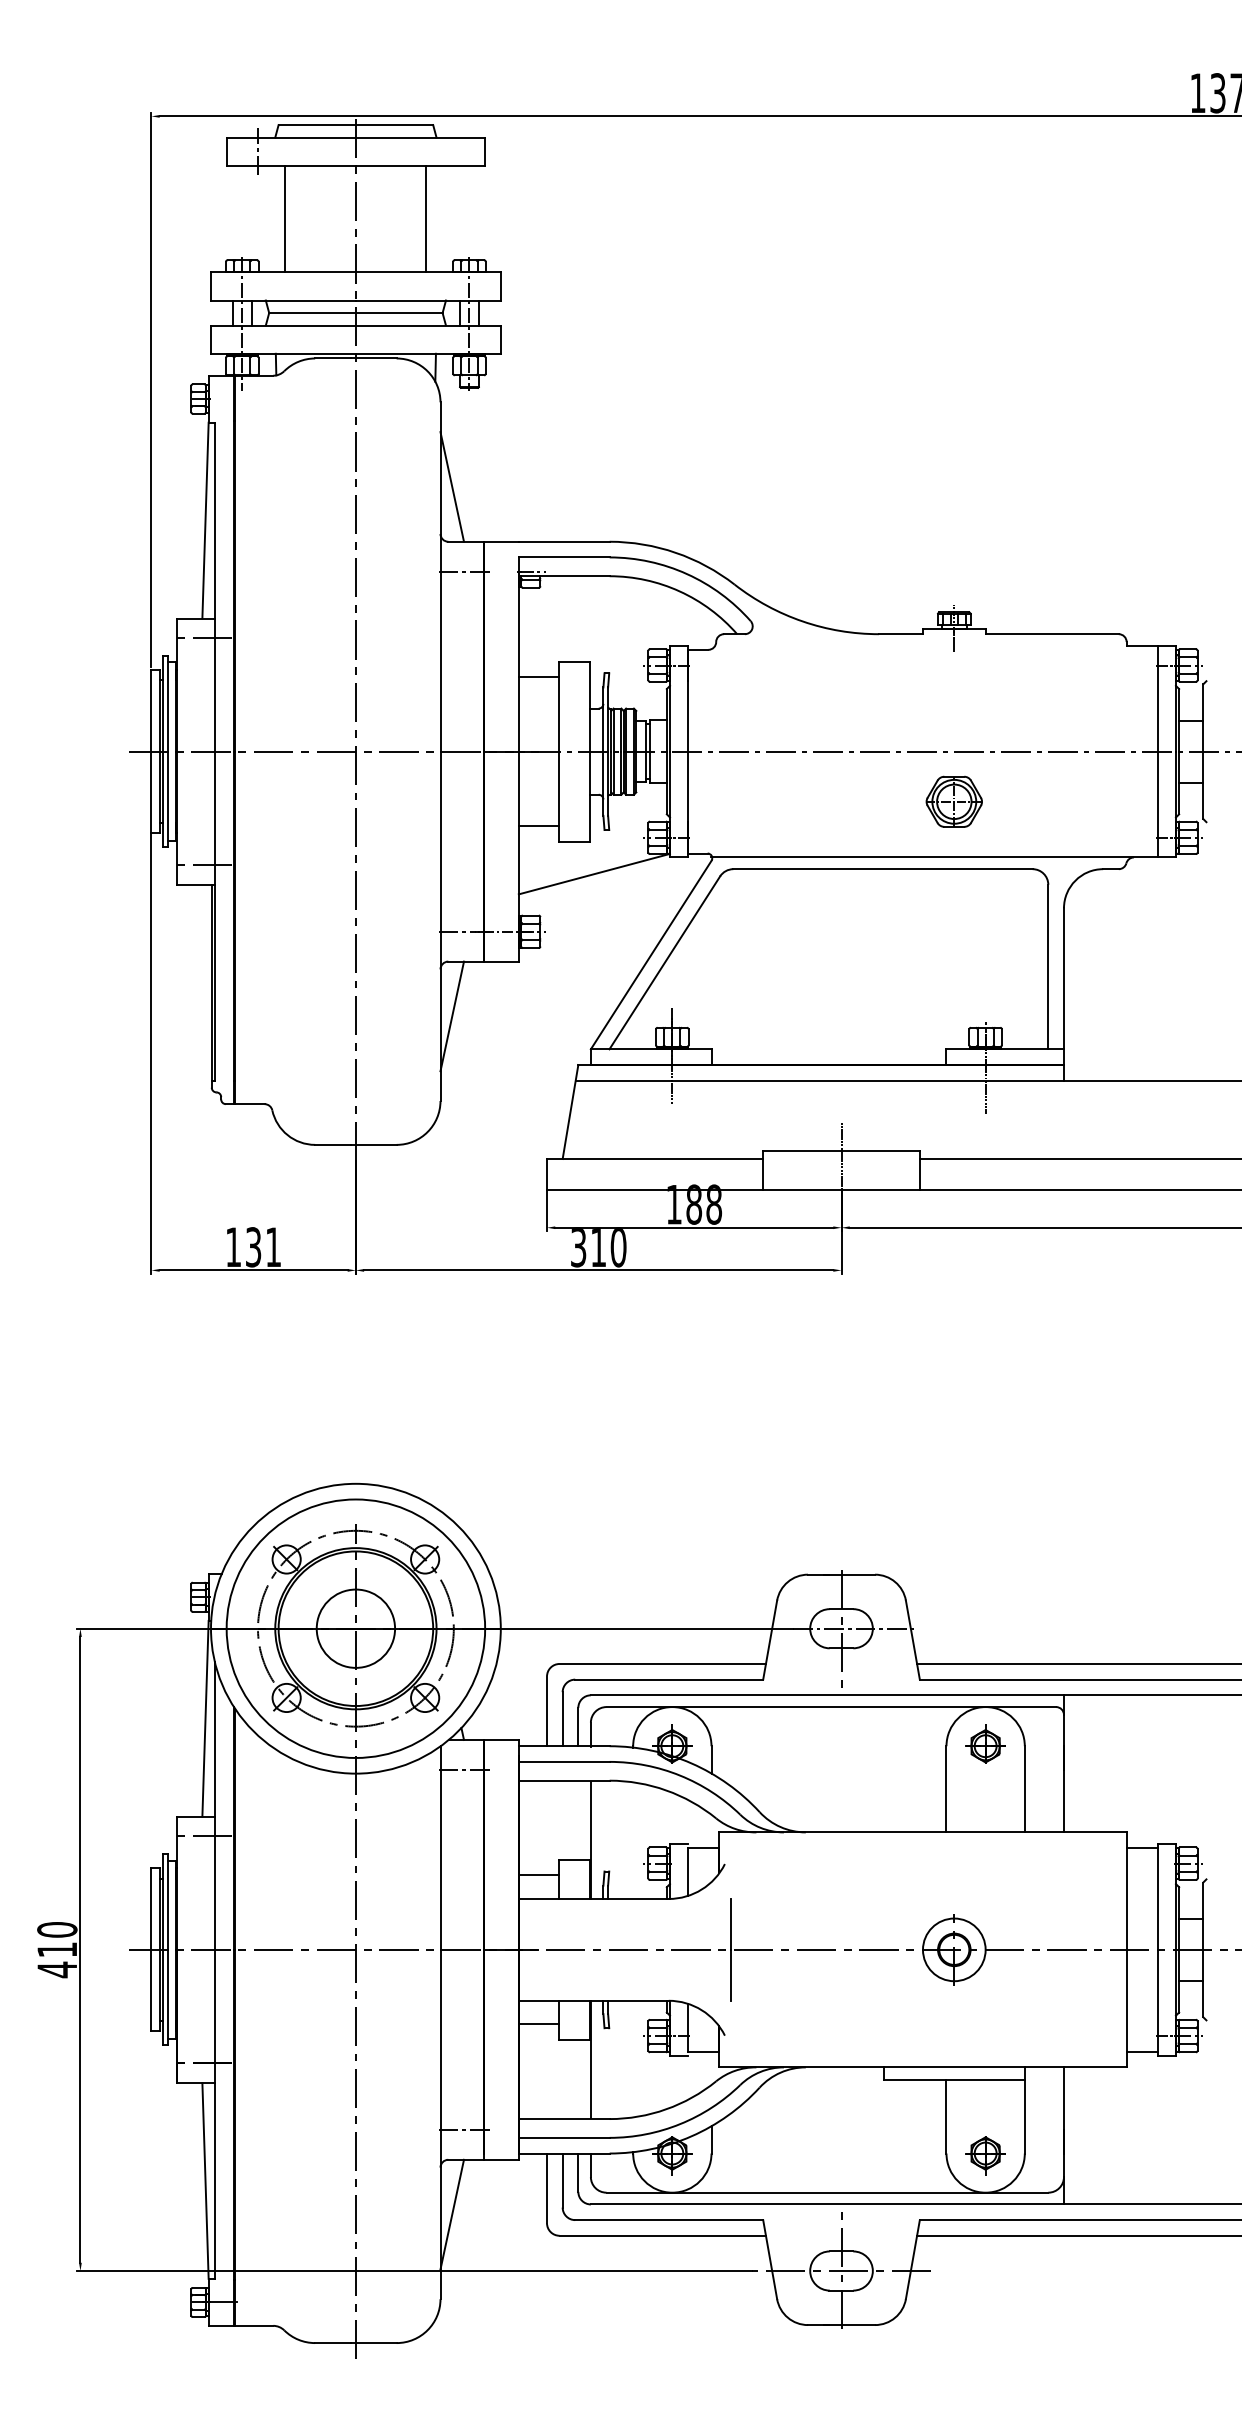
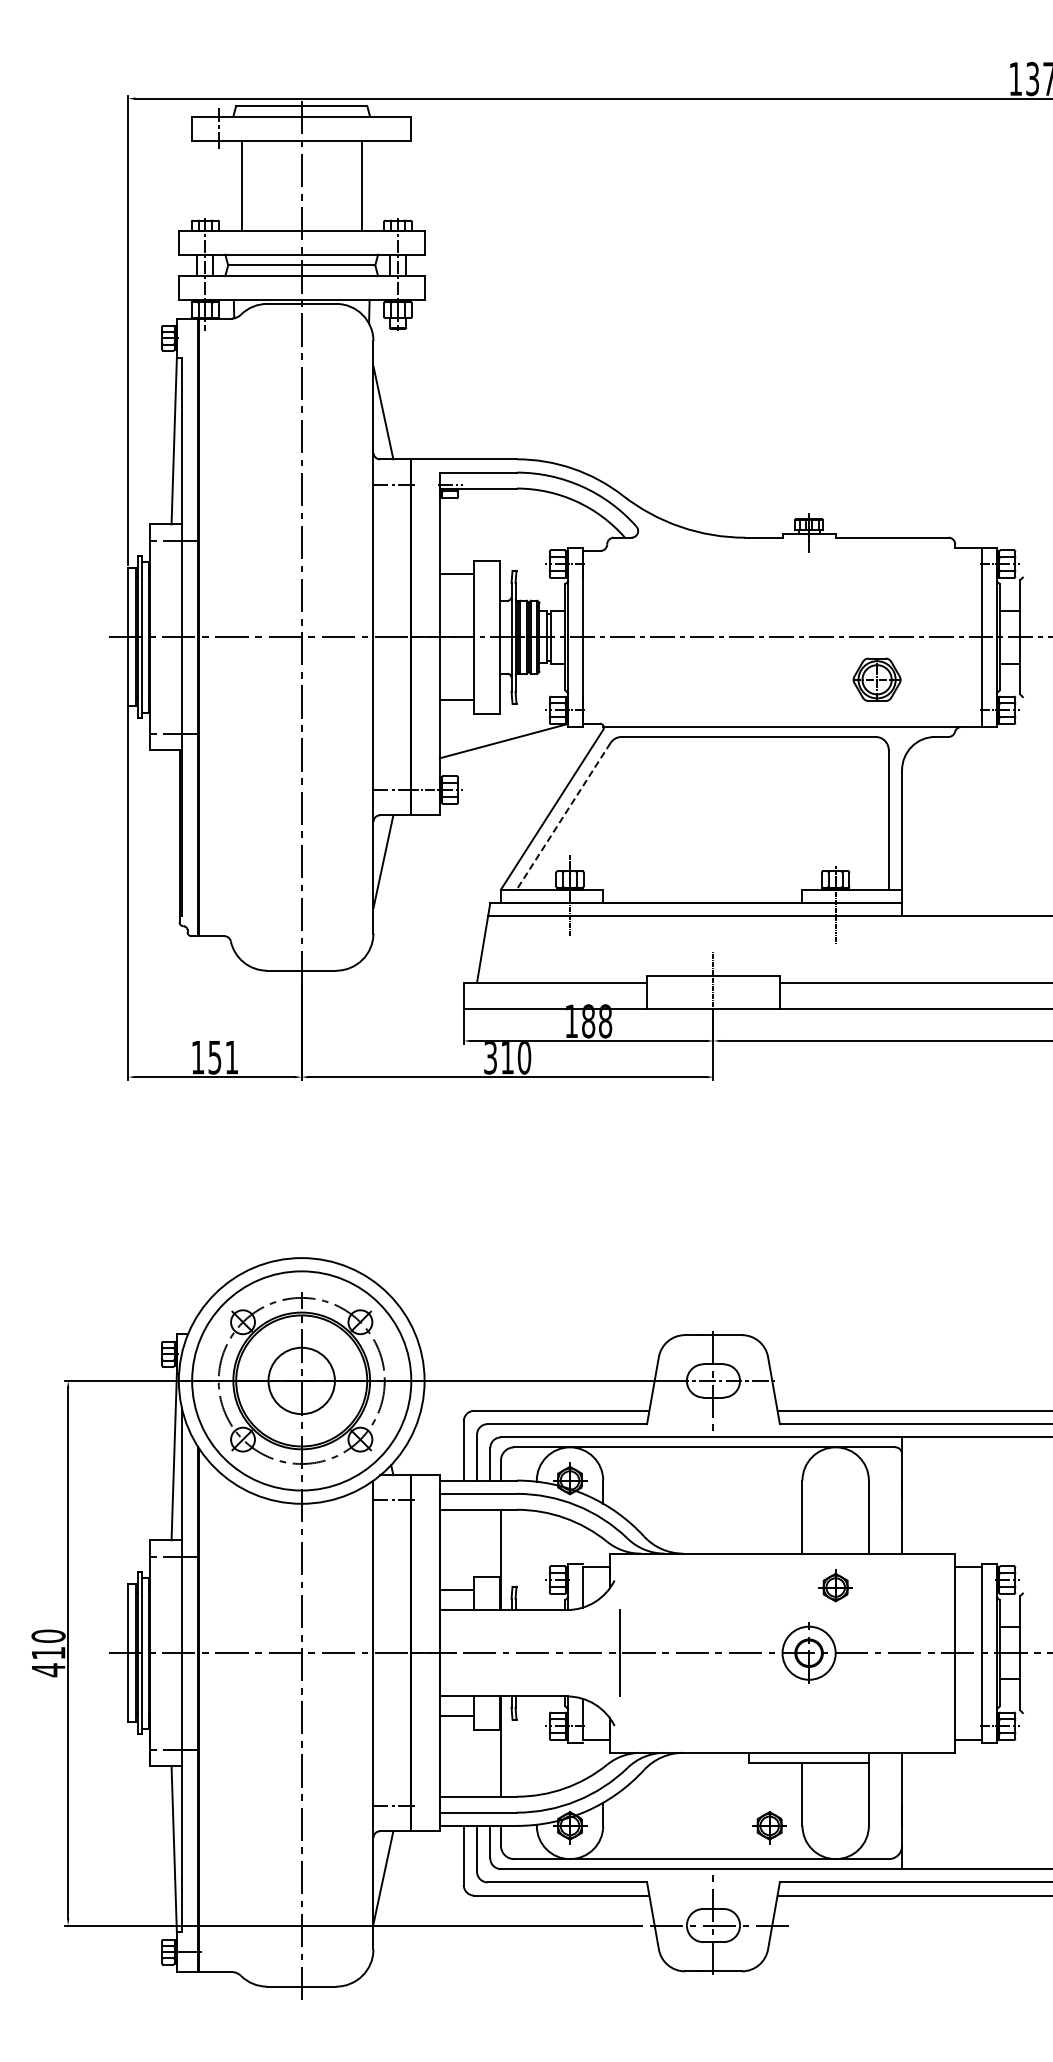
part: (953, 801) -> (876, 679), moved
line: (664, 963) -> (563, 816), solid -> dashed
text: (254, 1246) -> (215, 1056), 131 -> 151
part: (985, 1743) -> (835, 1585), moved
part: (985, 2155) -> (769, 1827), moved

